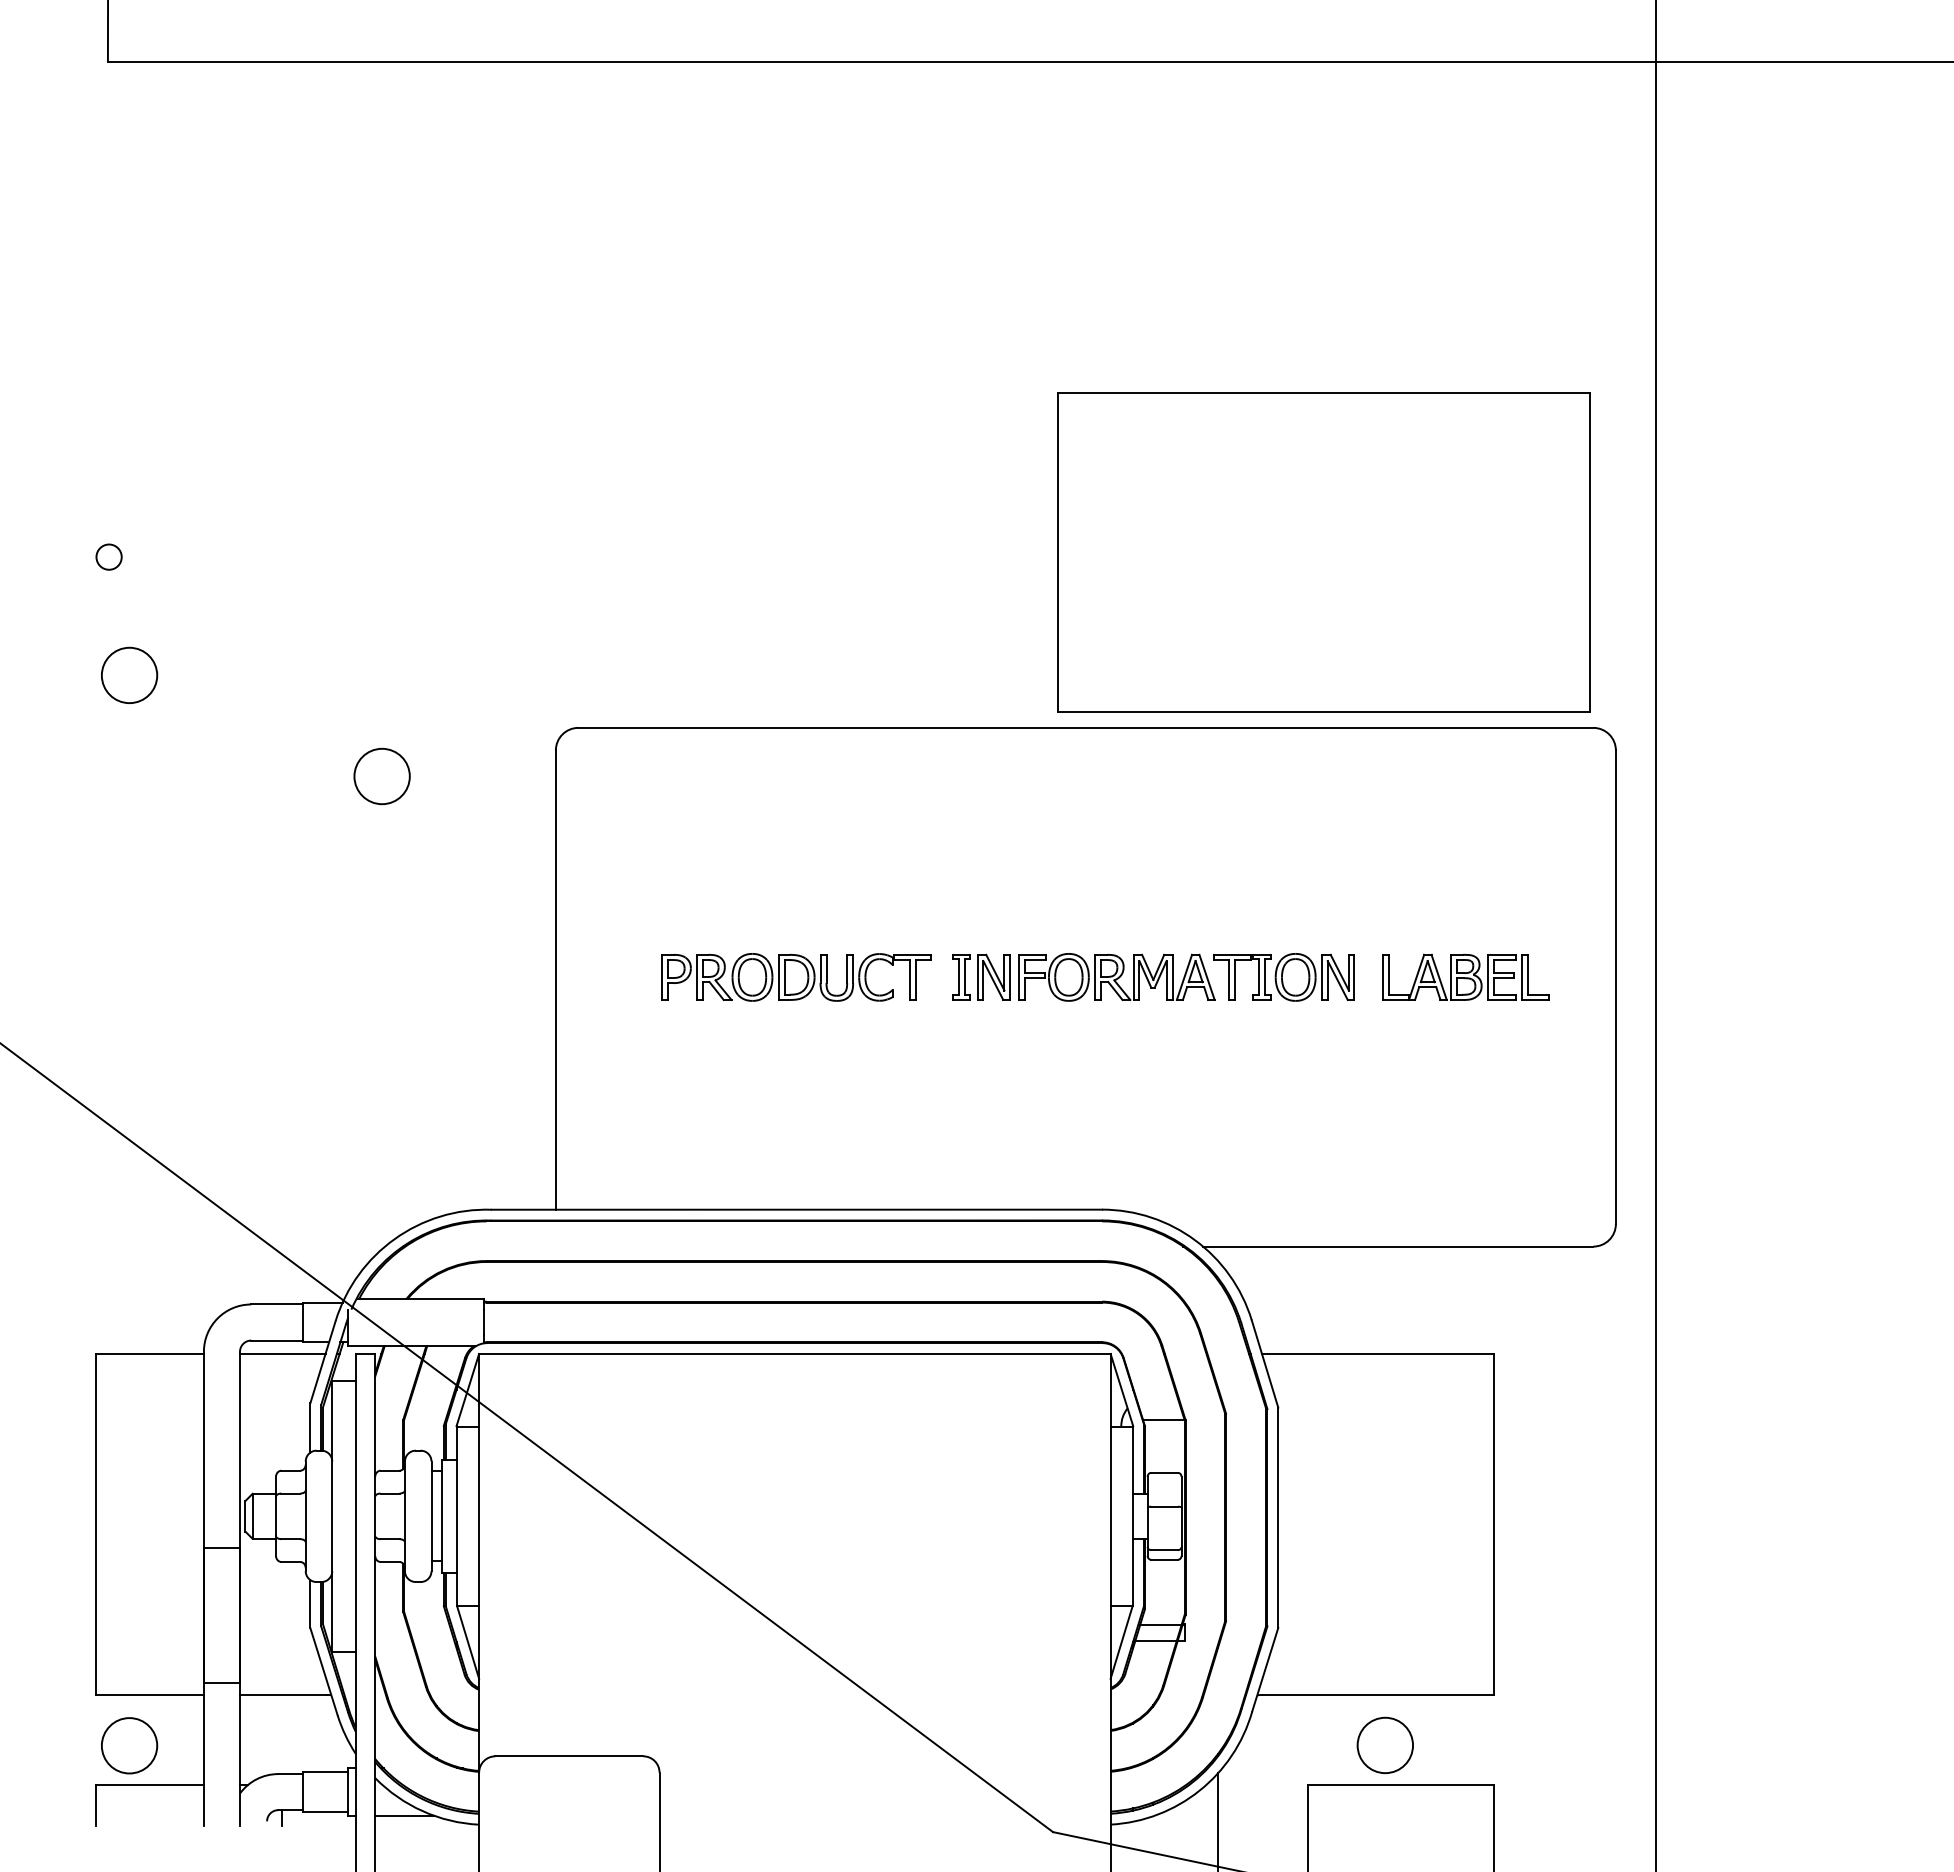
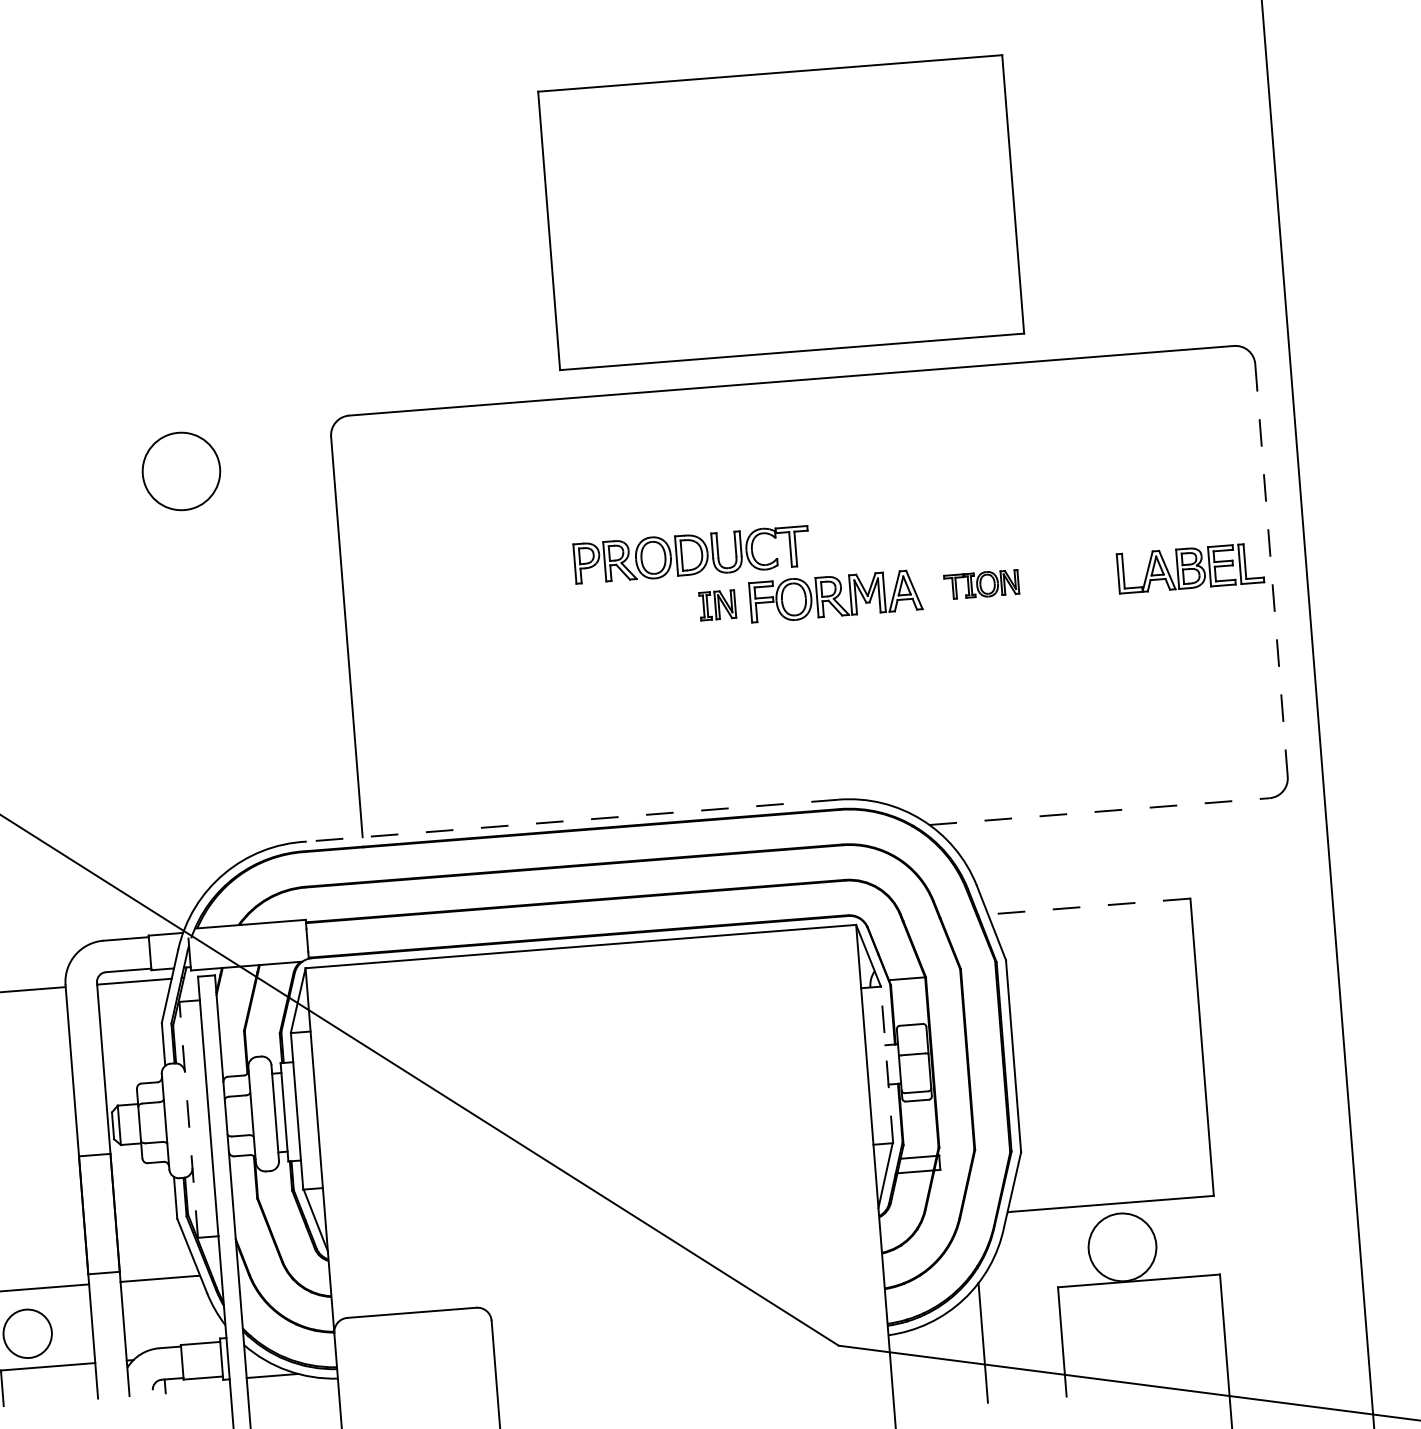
part: (1323, 552) -> (780, 212), moved
circle: (381, 776) -> (180, 471), size x1.6
part: (981, 976) -> (717, 604), size x0.7
part: (1465, 976) -> (1190, 567), moved
part: (796, 977) -> (691, 554), moved
part: (1283, 977) -> (981, 584), size x0.6
line: (1615, 987) -> (1271, 570), solid -> dashed
line: (796, 1209) -> (572, 820), solid -> dashed
line: (1398, 1246) -> (1099, 811), solid -> dashed
line: (1377, 1353) -> (1088, 906), solid -> dashed
line: (332, 1515) -> (188, 1119), solid -> dashed
line: (1133, 1516) -> (887, 1065), solid -> dashed
circle: (1385, 1745) -> (1122, 1247), size x1.4

